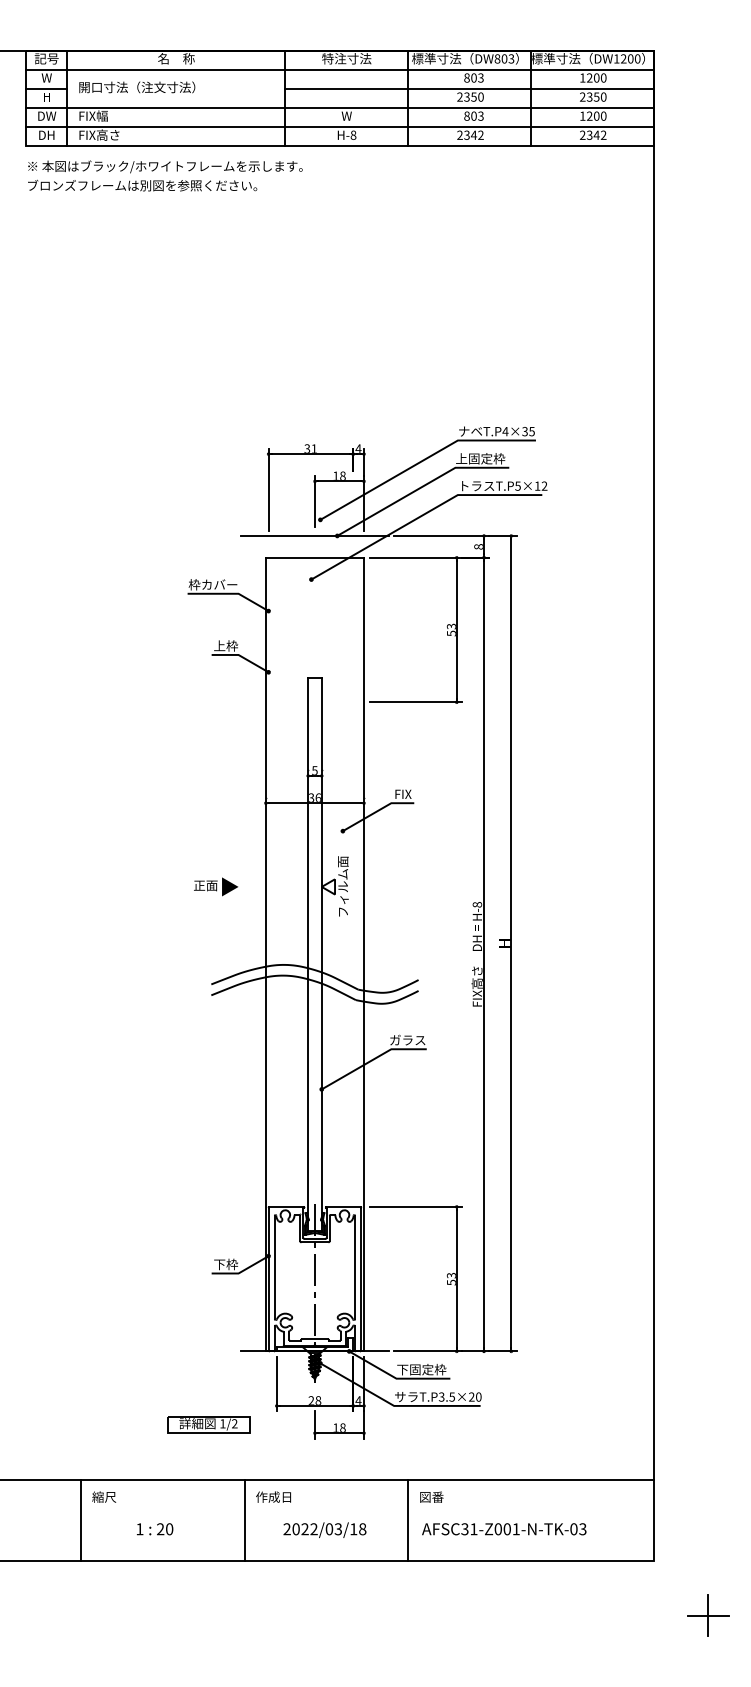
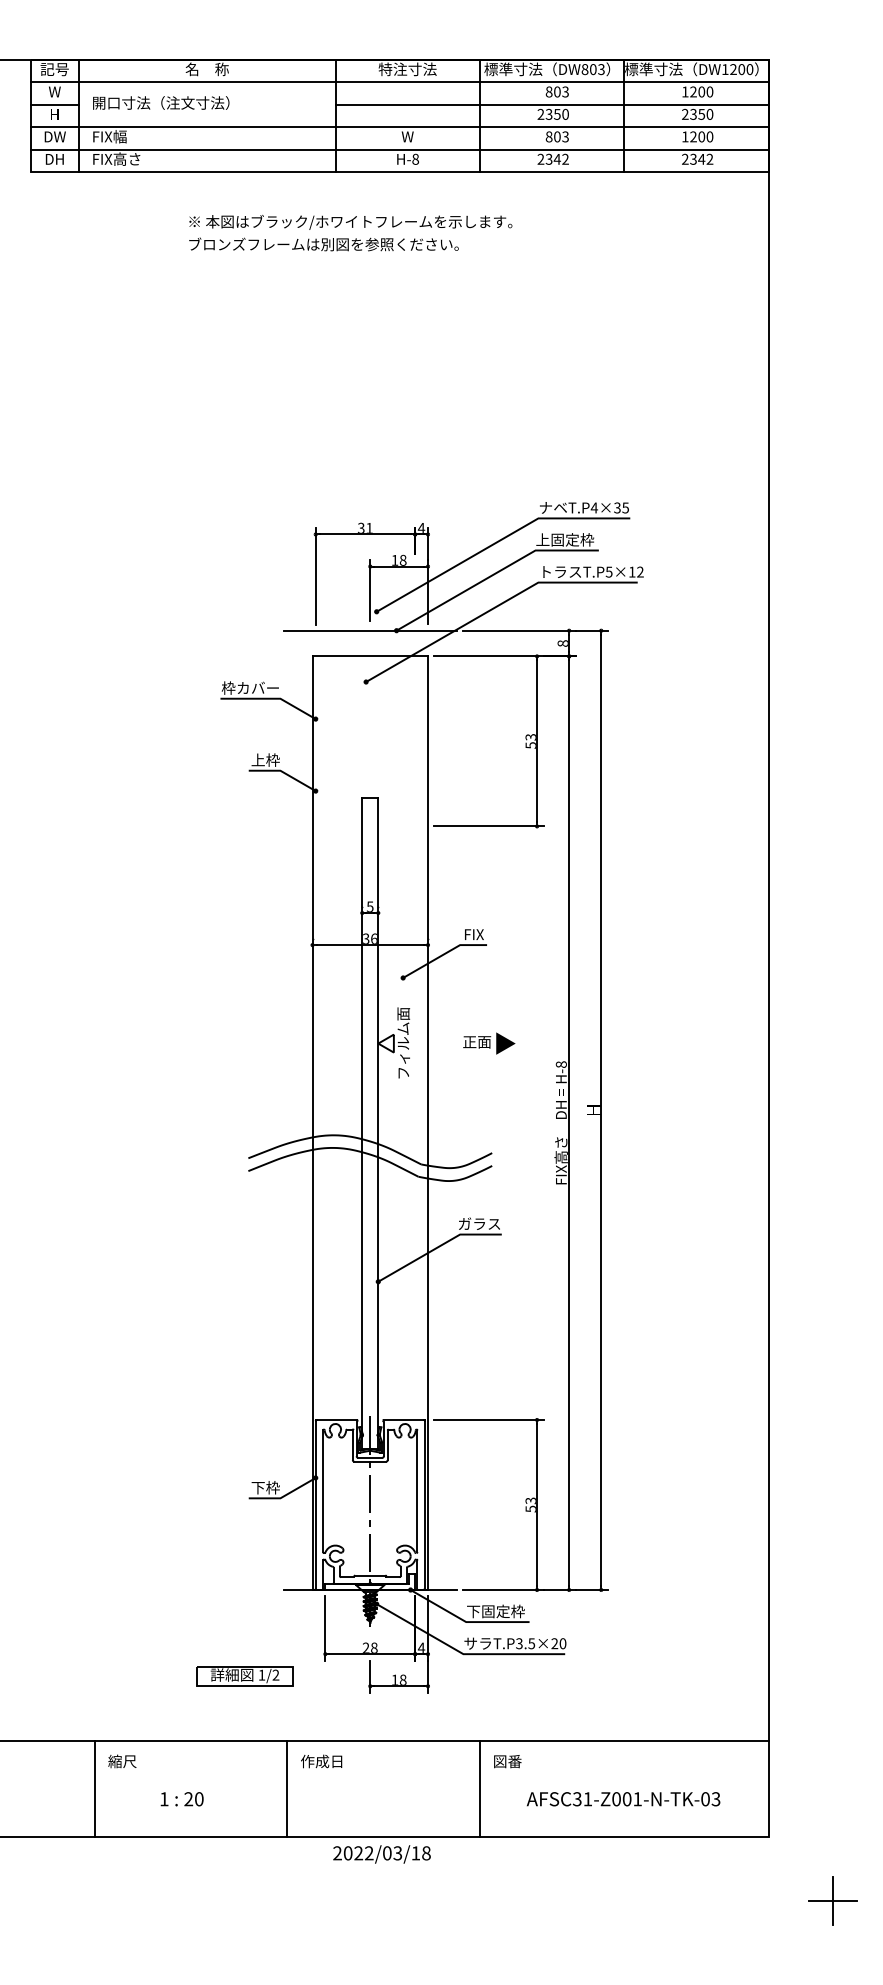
text: (165, 175) -> (350, 232), moved
text: (216, 886) -> (489, 1043), moved
text: (324, 1529) -> (381, 1853), moved
text: (504, 1529) -> (623, 1799), moved

